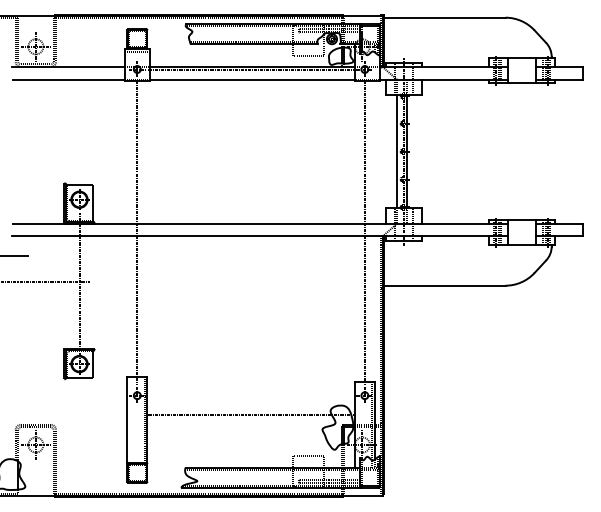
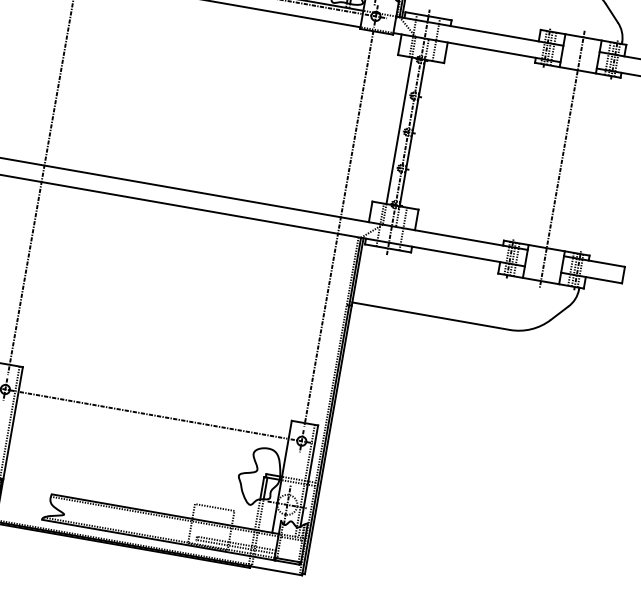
line: (522, 151) -> (562, 159), added
line: (250, 414) -> (152, 414), moved

